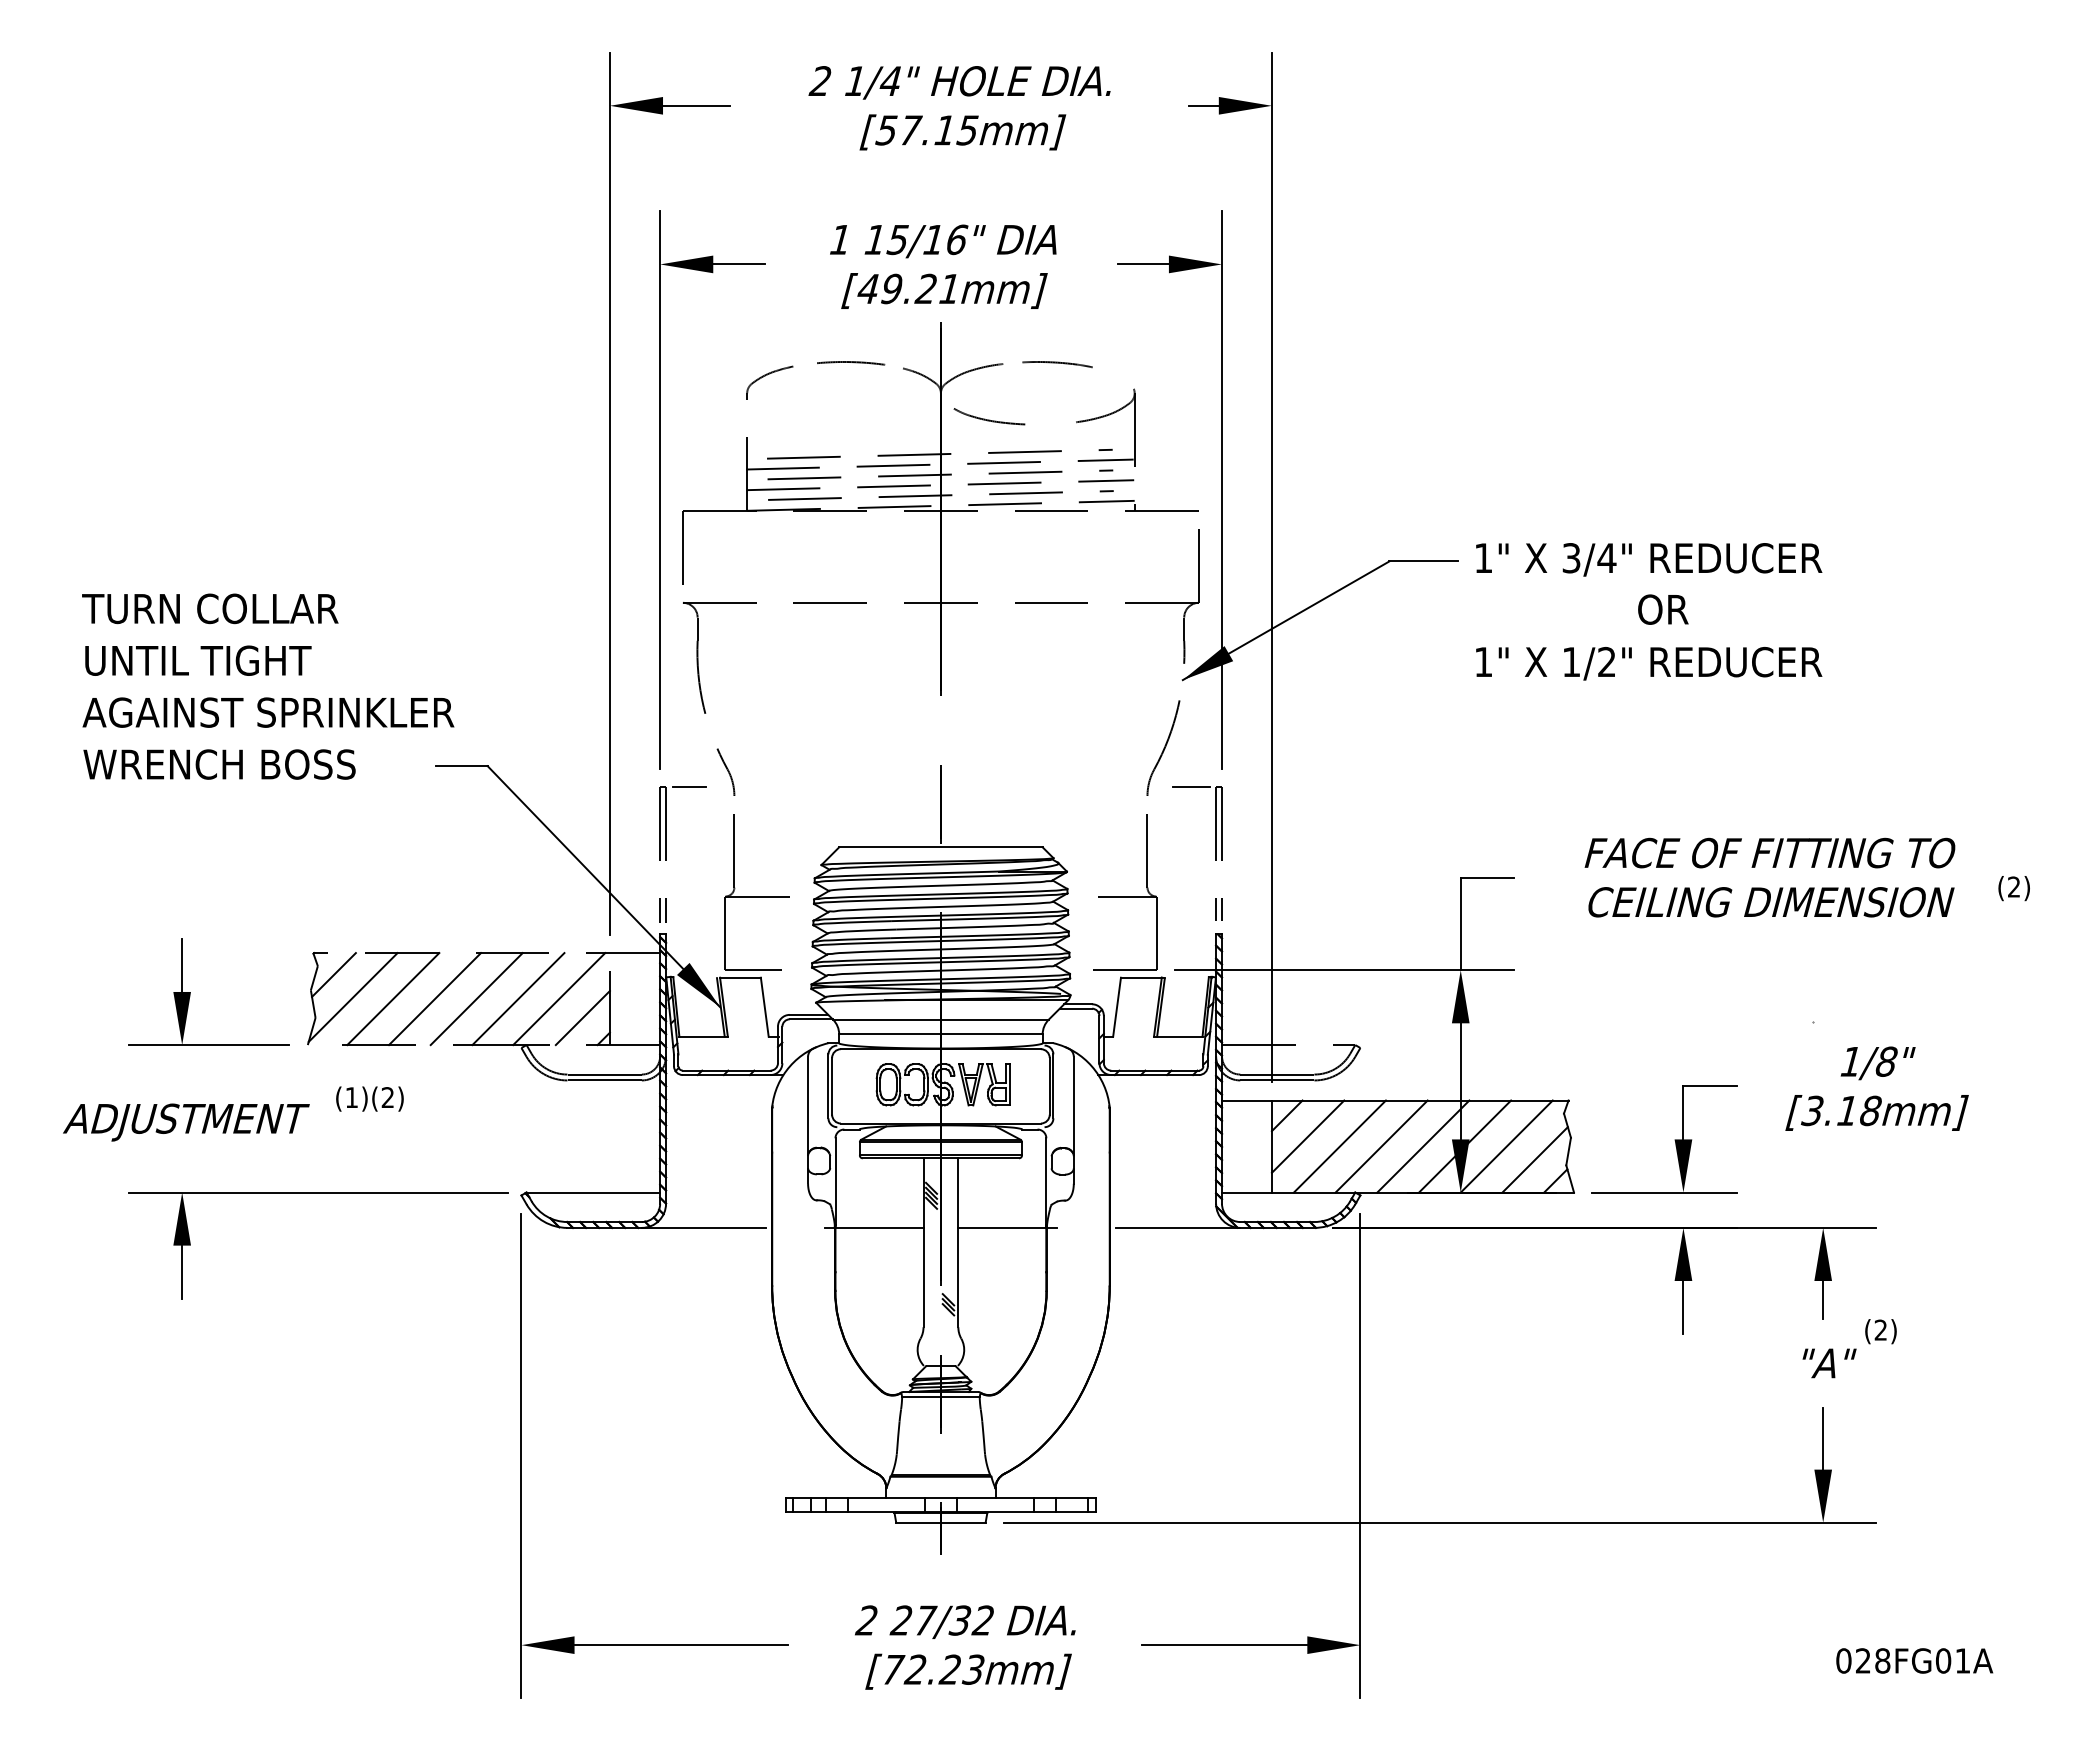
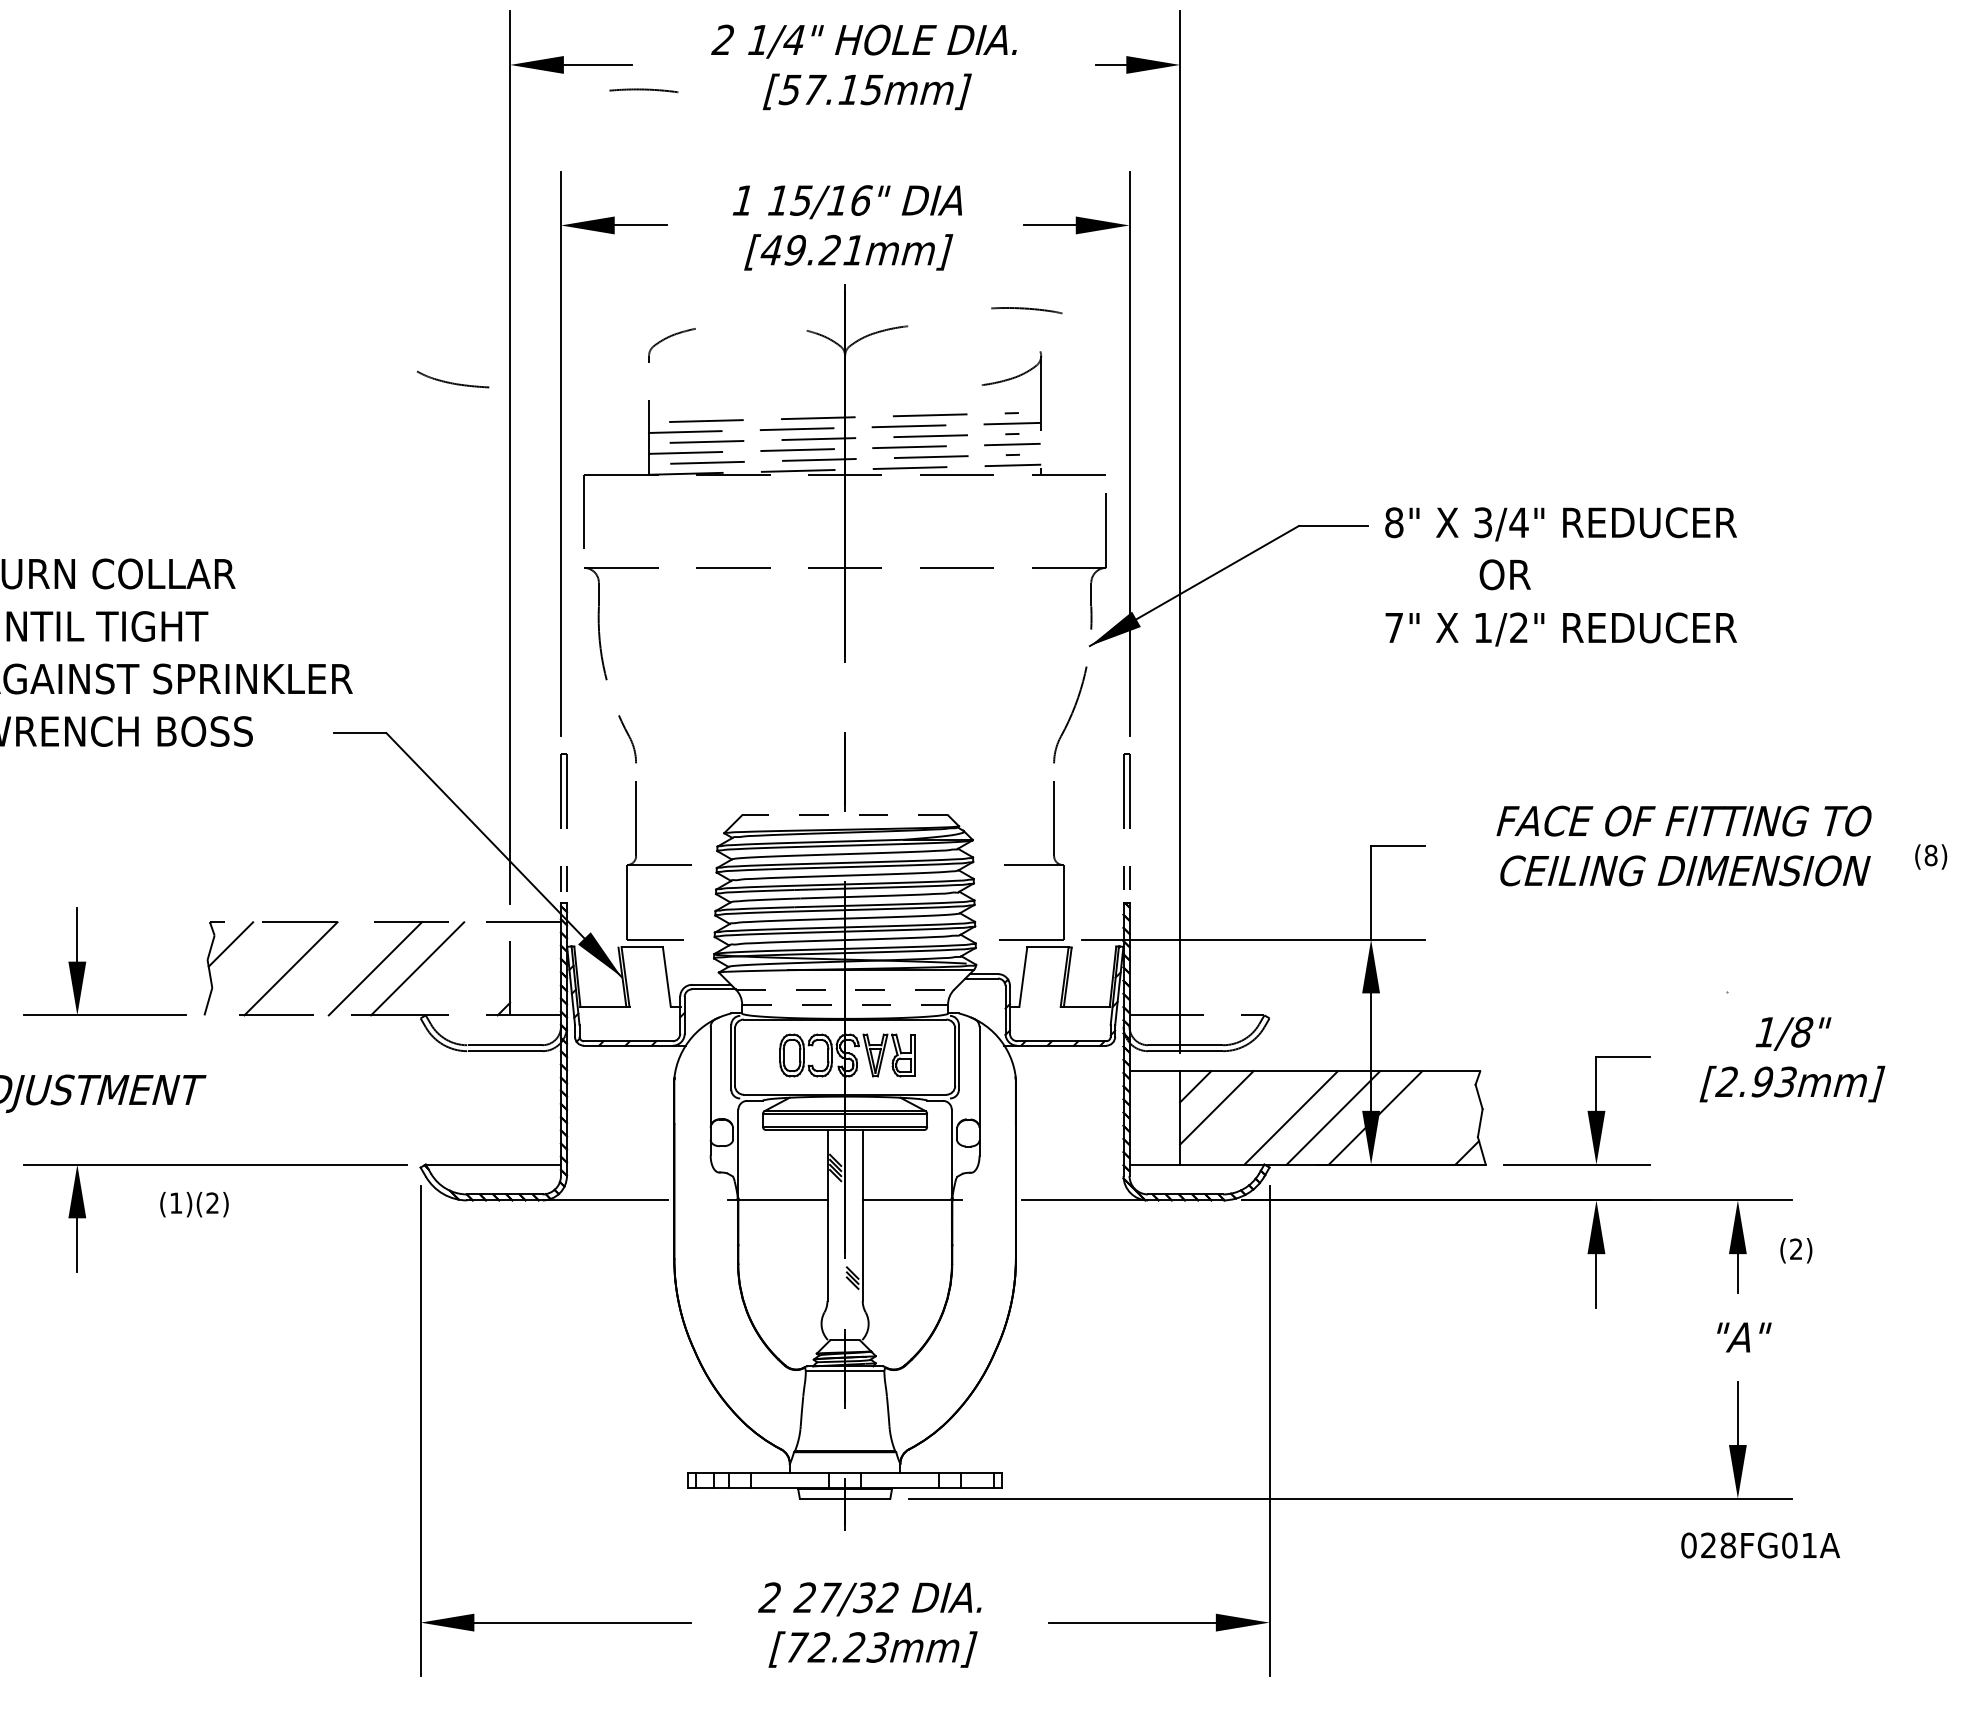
curve: (851, 362) -> (644, 89), moved
curve: (1057, 363) -> (1026, 309), moved
curve: (989, 419) -> (453, 382), moved
text: (1483, 558) -> (1394, 523), 1" -> 8"
text: (1663, 609) -> (1505, 574), moved
text: (1483, 661) -> (1394, 627), 1" -> 7"
line: (689, 786) -> (590, 753), removed
line: (1191, 787) -> (1098, 754), removed
line: (940, 847) -> (844, 815), solid -> dashed
text: (2013, 886) -> (1930, 854), (2) -> (8)
line: (352, 997) -> (249, 967), removed
line: (435, 999) -> (333, 969), removed
line: (559, 999) -> (459, 969), removed
line: (582, 1017) -> (482, 987), removed
line: (940, 1019) -> (844, 989), solid -> dashed
line: (940, 1034) -> (844, 1004), solid -> dashed
text: (369, 1098) -> (194, 1204), moved
text: (1840, 1110) -> (1755, 1081), [3.18mm] -> [2.93mm]
line: (1339, 1146) -> (1248, 1118), removed
line: (1506, 1146) -> (1417, 1118), removed
line: (1534, 1159) -> (1445, 1131), removed
text: (1880, 1331) -> (1795, 1250), moved
text: (1914, 1660) -> (1760, 1545), moved

